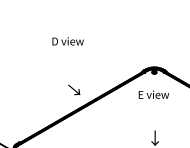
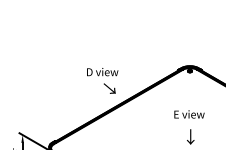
text: (67, 41) -> (102, 72), moved
text: (153, 94) -> (189, 114), moved

